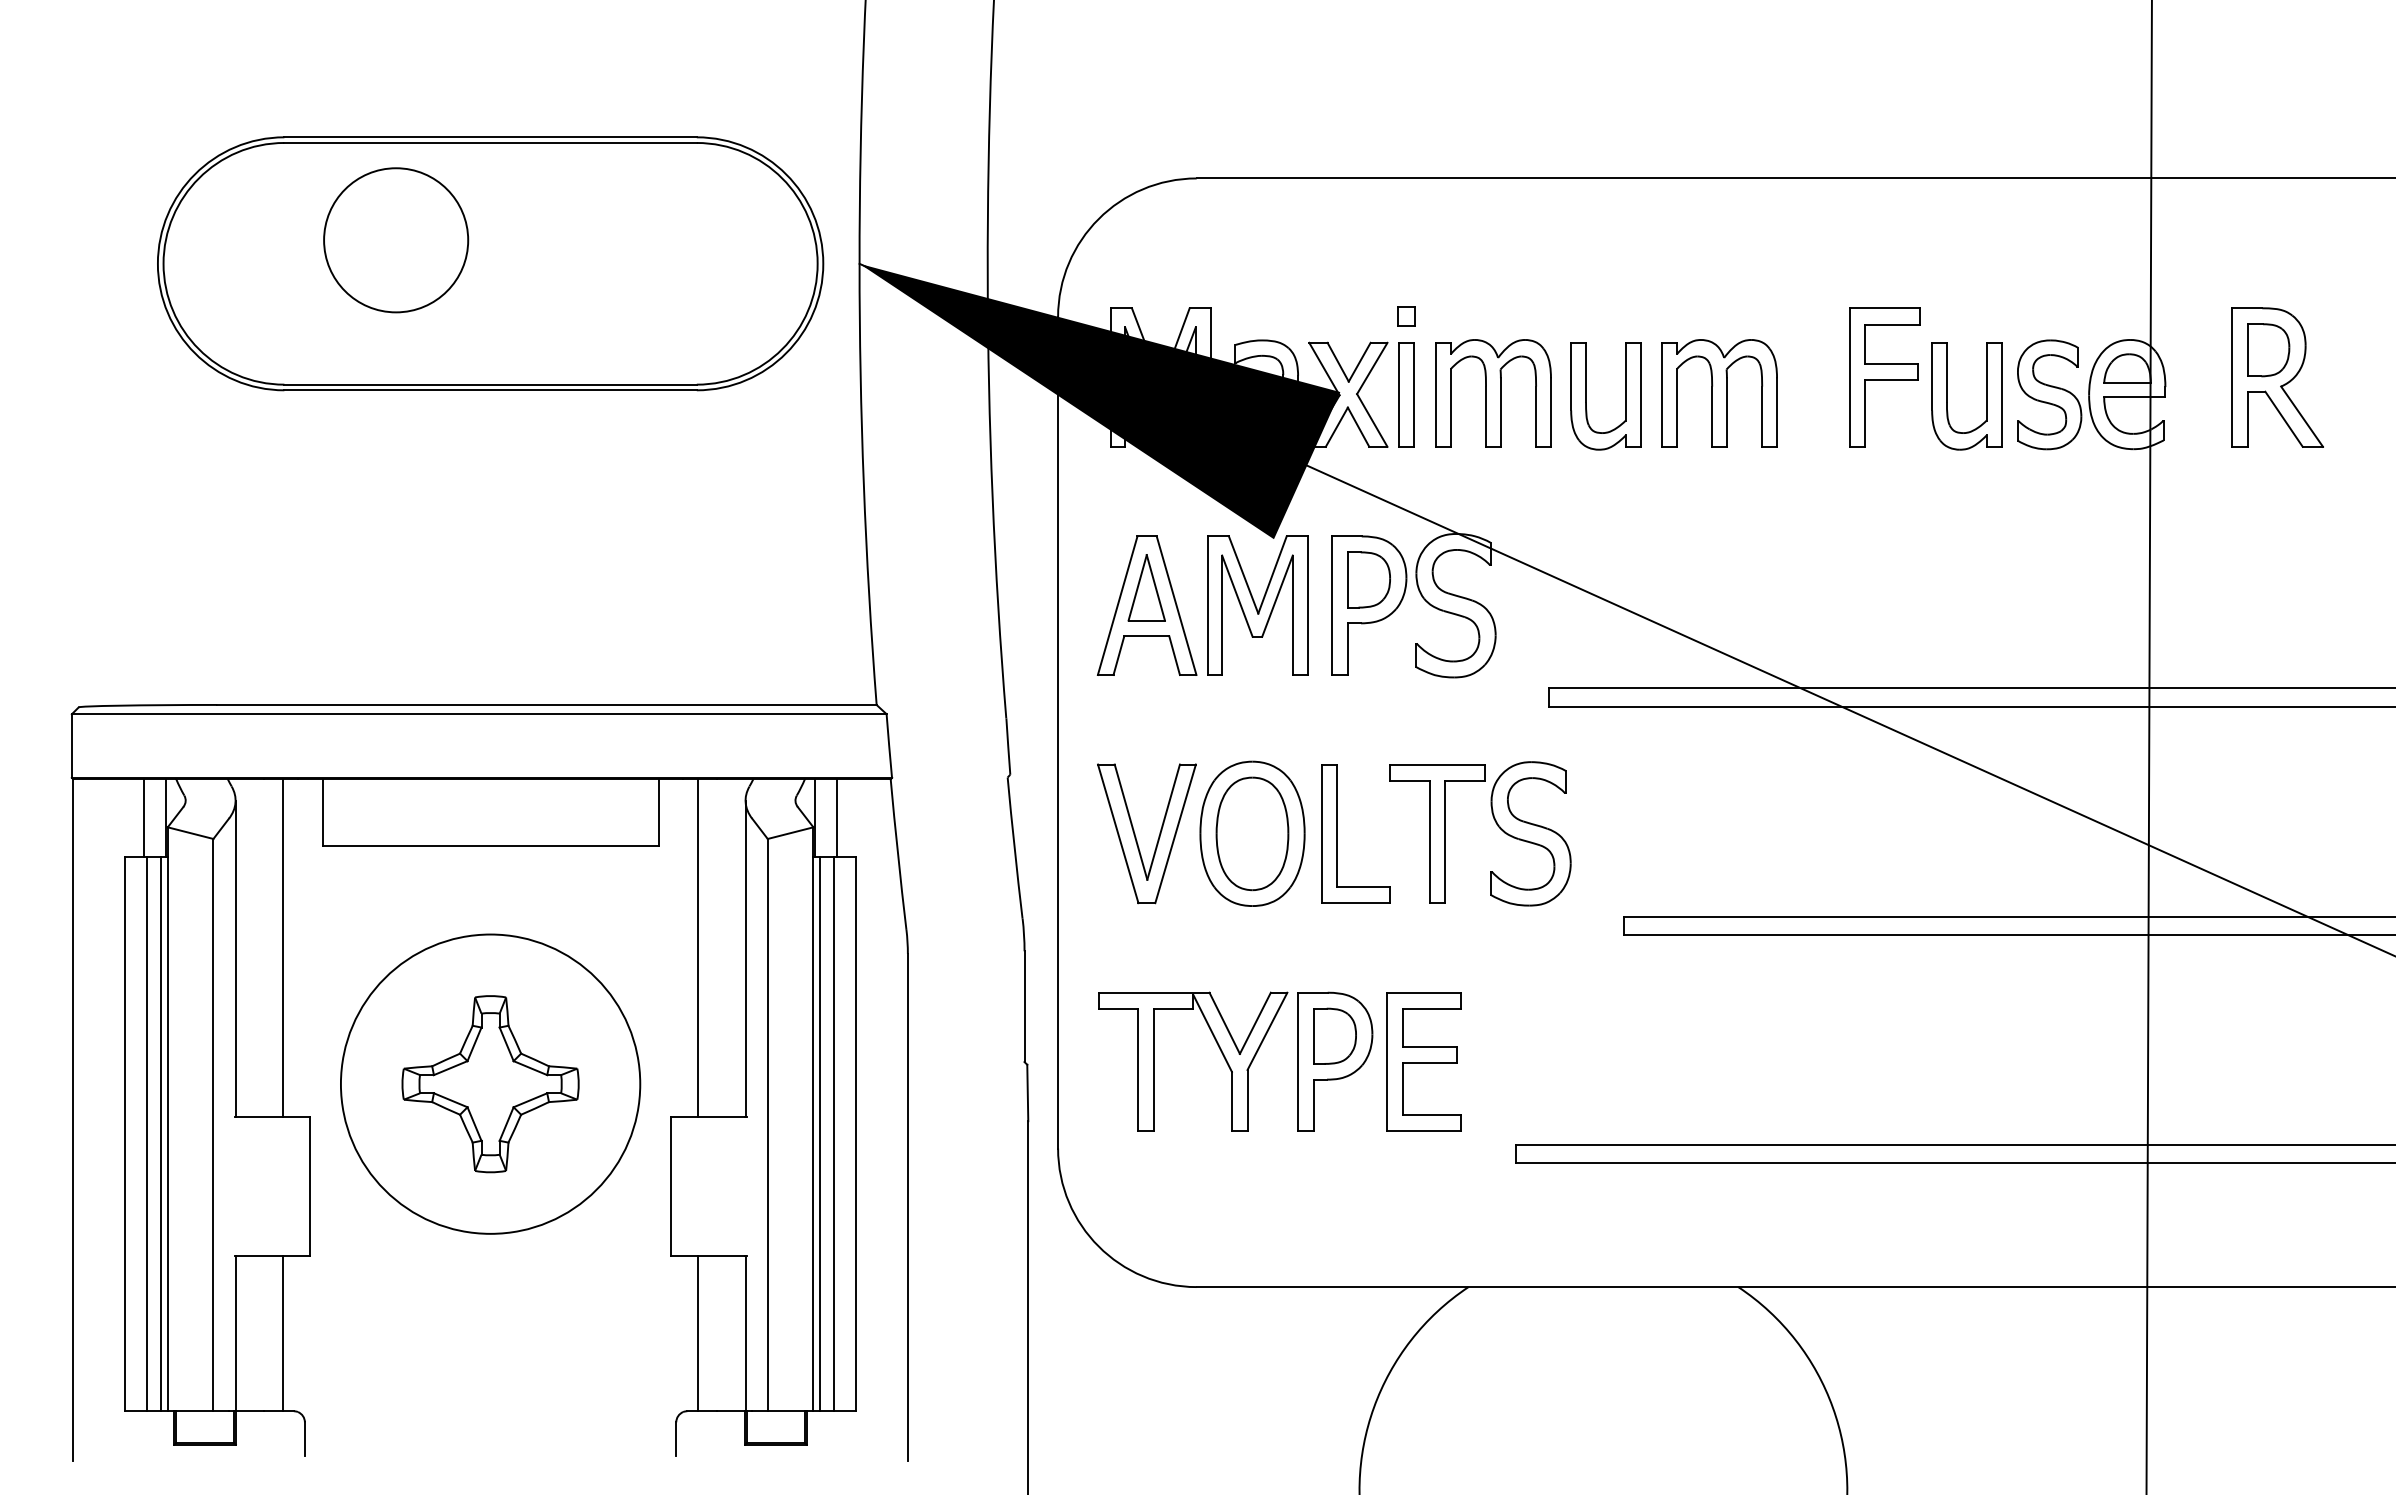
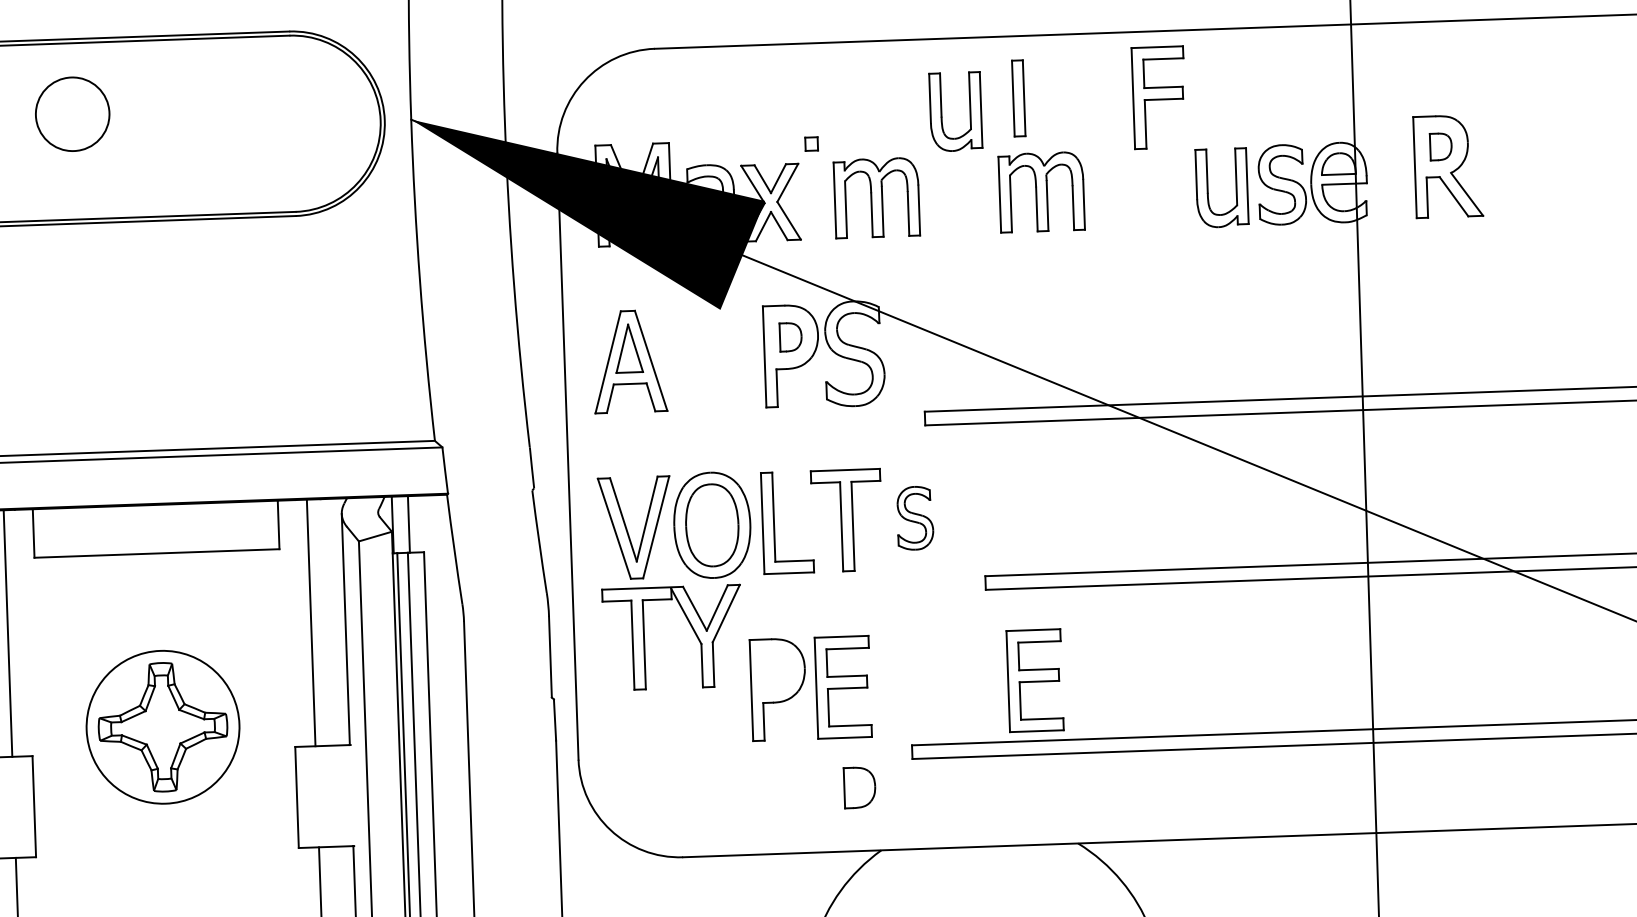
circle: (396, 240) -> (72, 114), size x0.7
part: (2268, 350) -> (1440, 146), size x0.7
part: (1884, 377) -> (1158, 97), moved
part: (1406, 394) -> (1018, 98), moved
part: (1586, 396) -> (941, 112), moved
part: (1368, 579) -> (790, 336), size x0.7
part: (1257, 605) -> (710, 358), removed
part: (1530, 833) -> (915, 517), size x0.6
part: (1334, 1035) -> (859, 787), moved
part: (1219, 1049) -> (691, 628), moved
part: (1686, 1061) -> (1034, 680), added
circle: (490, 1083) -> (162, 726), size x0.7

